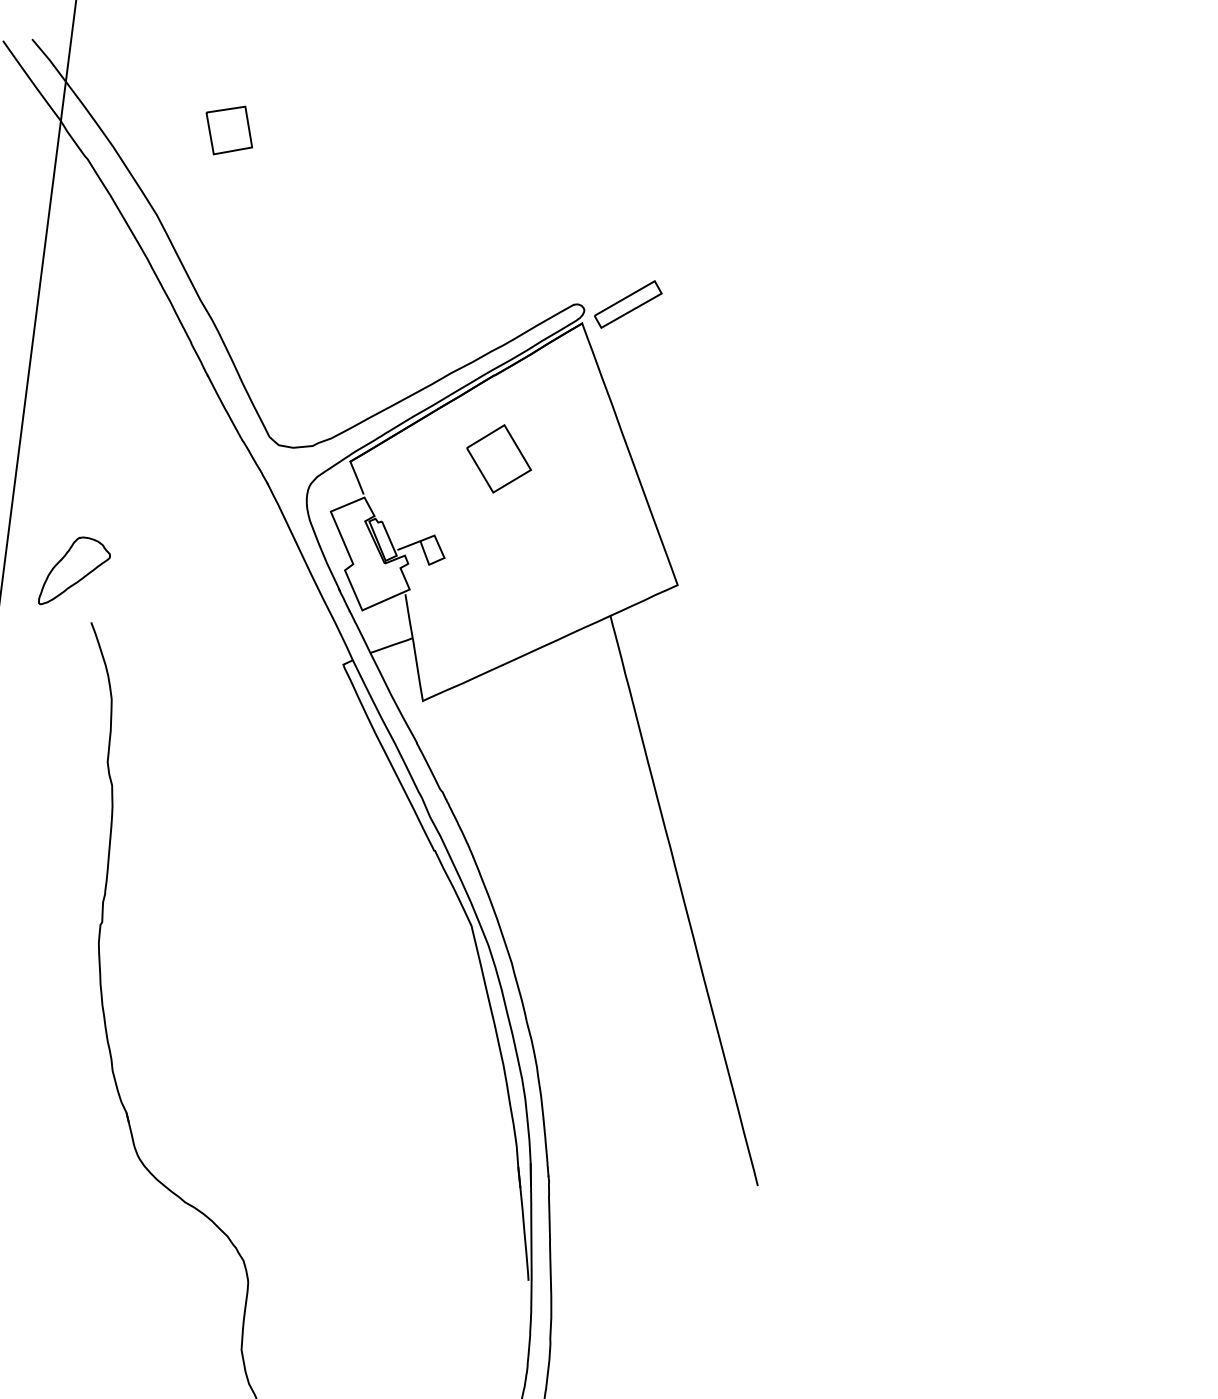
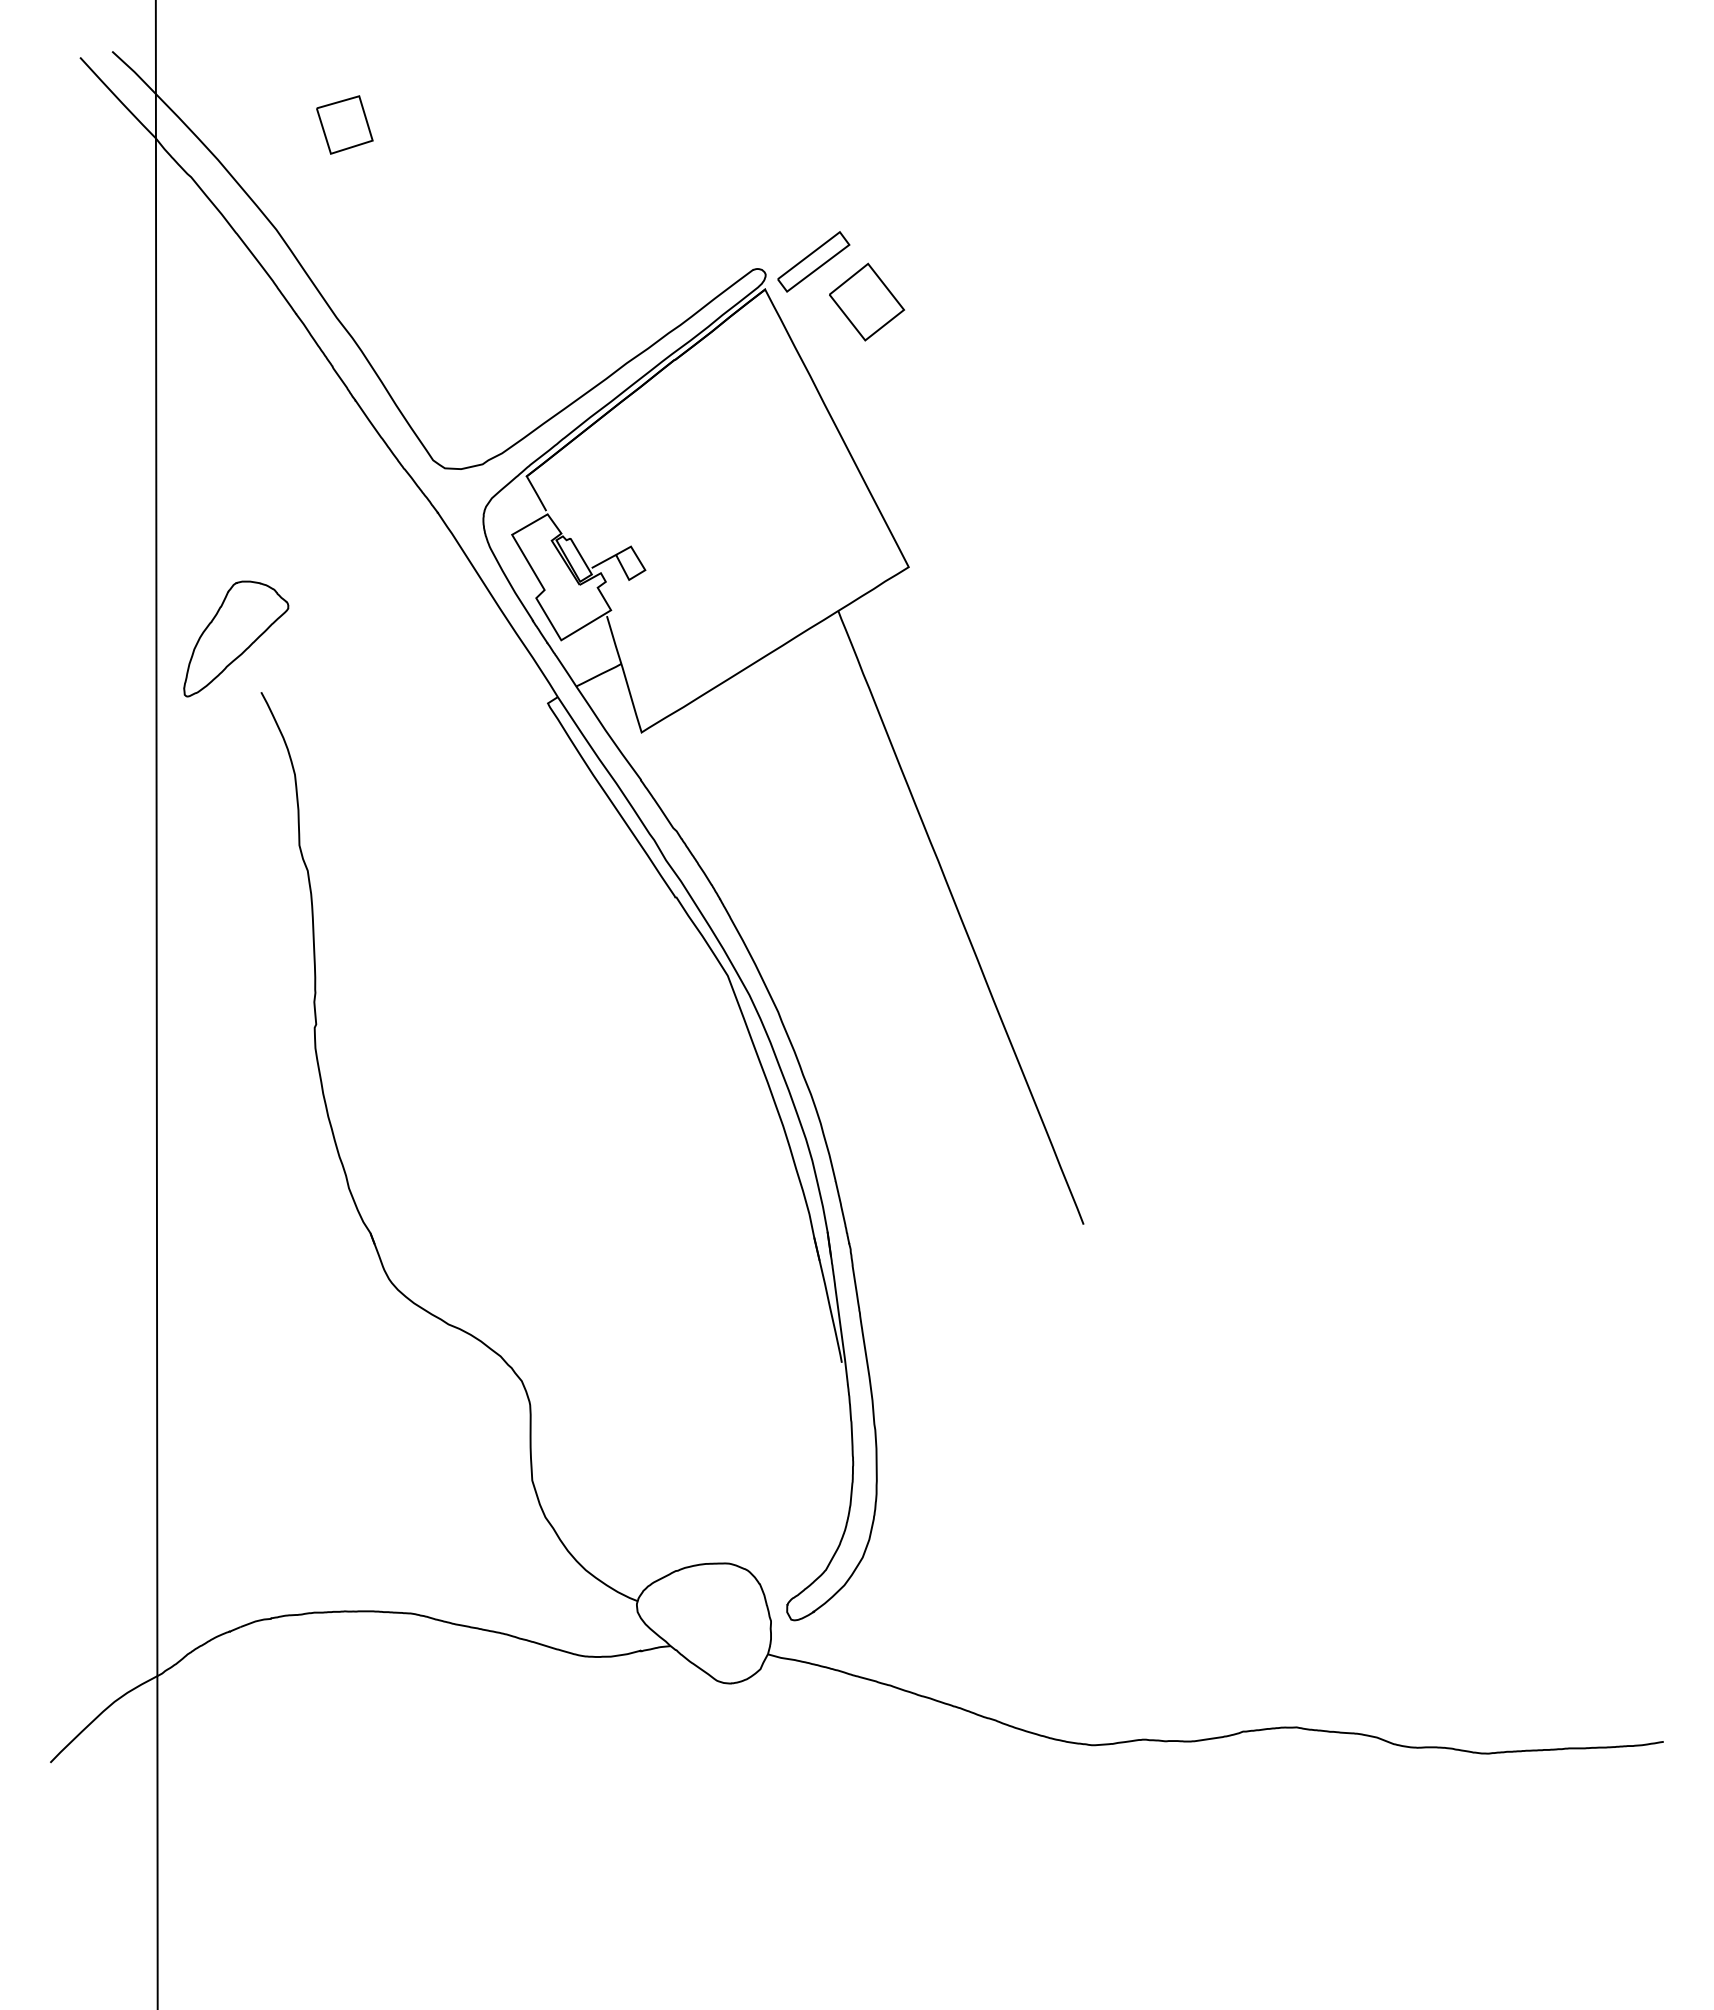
part: (498, 458) -> (866, 301), moved
part: (75, 572) -> (236, 638), size x1.43

